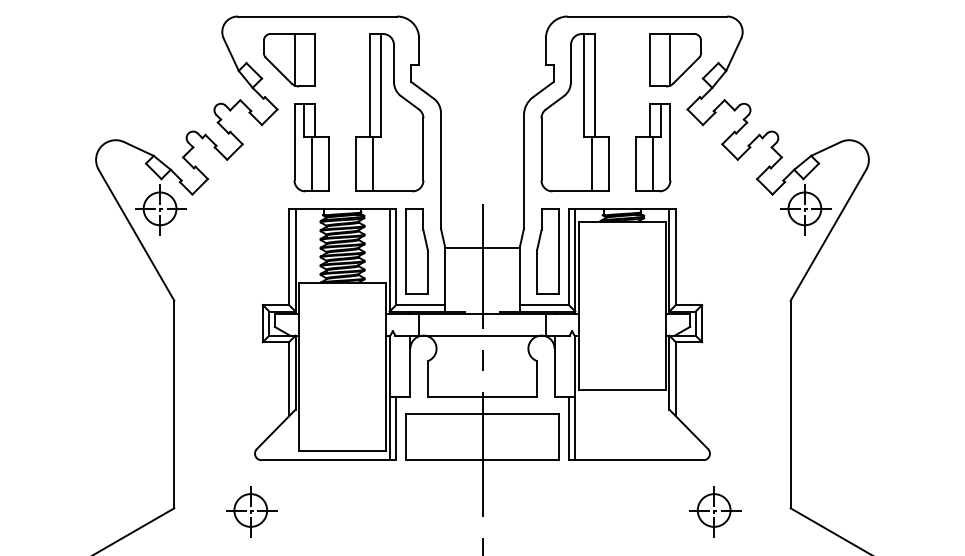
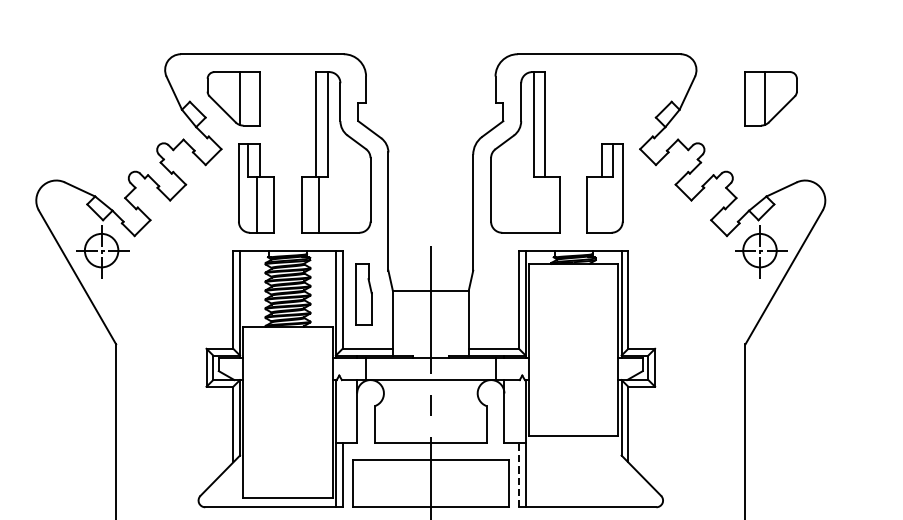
part: (675, 60) -> (770, 99), moved
line: (592, 163) -> (543, 204), removed
line: (652, 163) -> (604, 204), removed
part: (416, 251) -> (363, 294), size x0.7
part: (547, 251) -> (497, 294), removed
line: (568, 428) -> (518, 474), solid -> dashed

